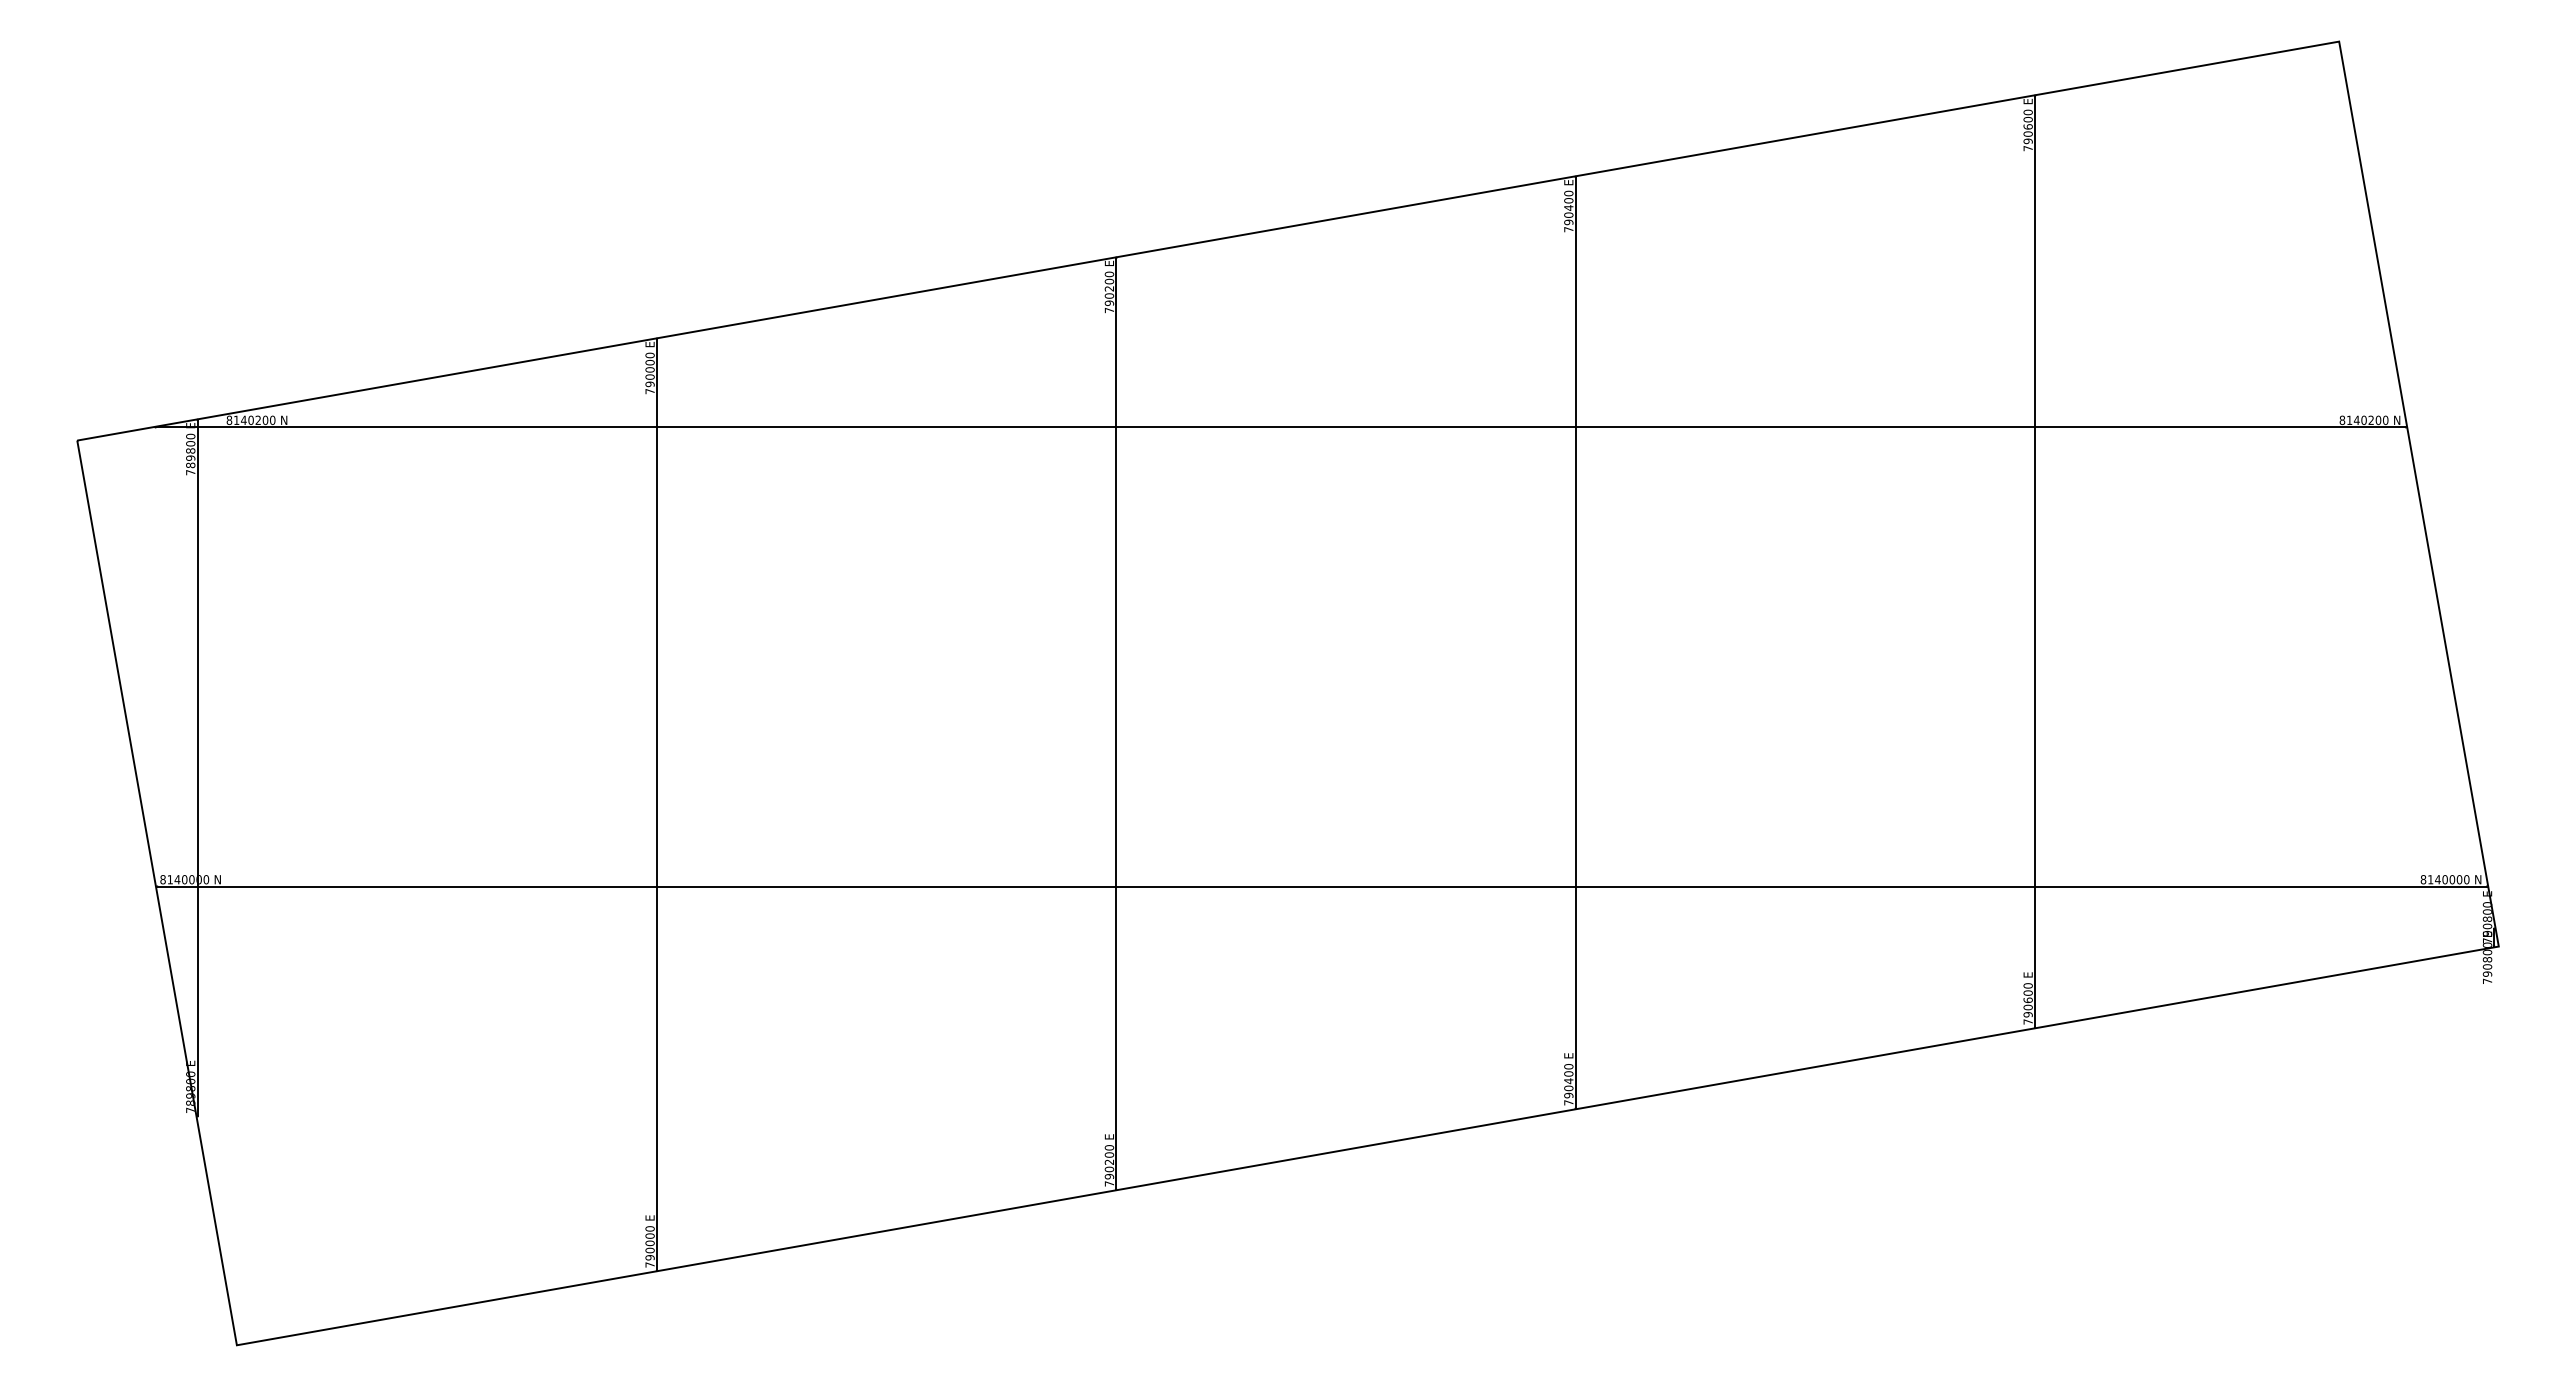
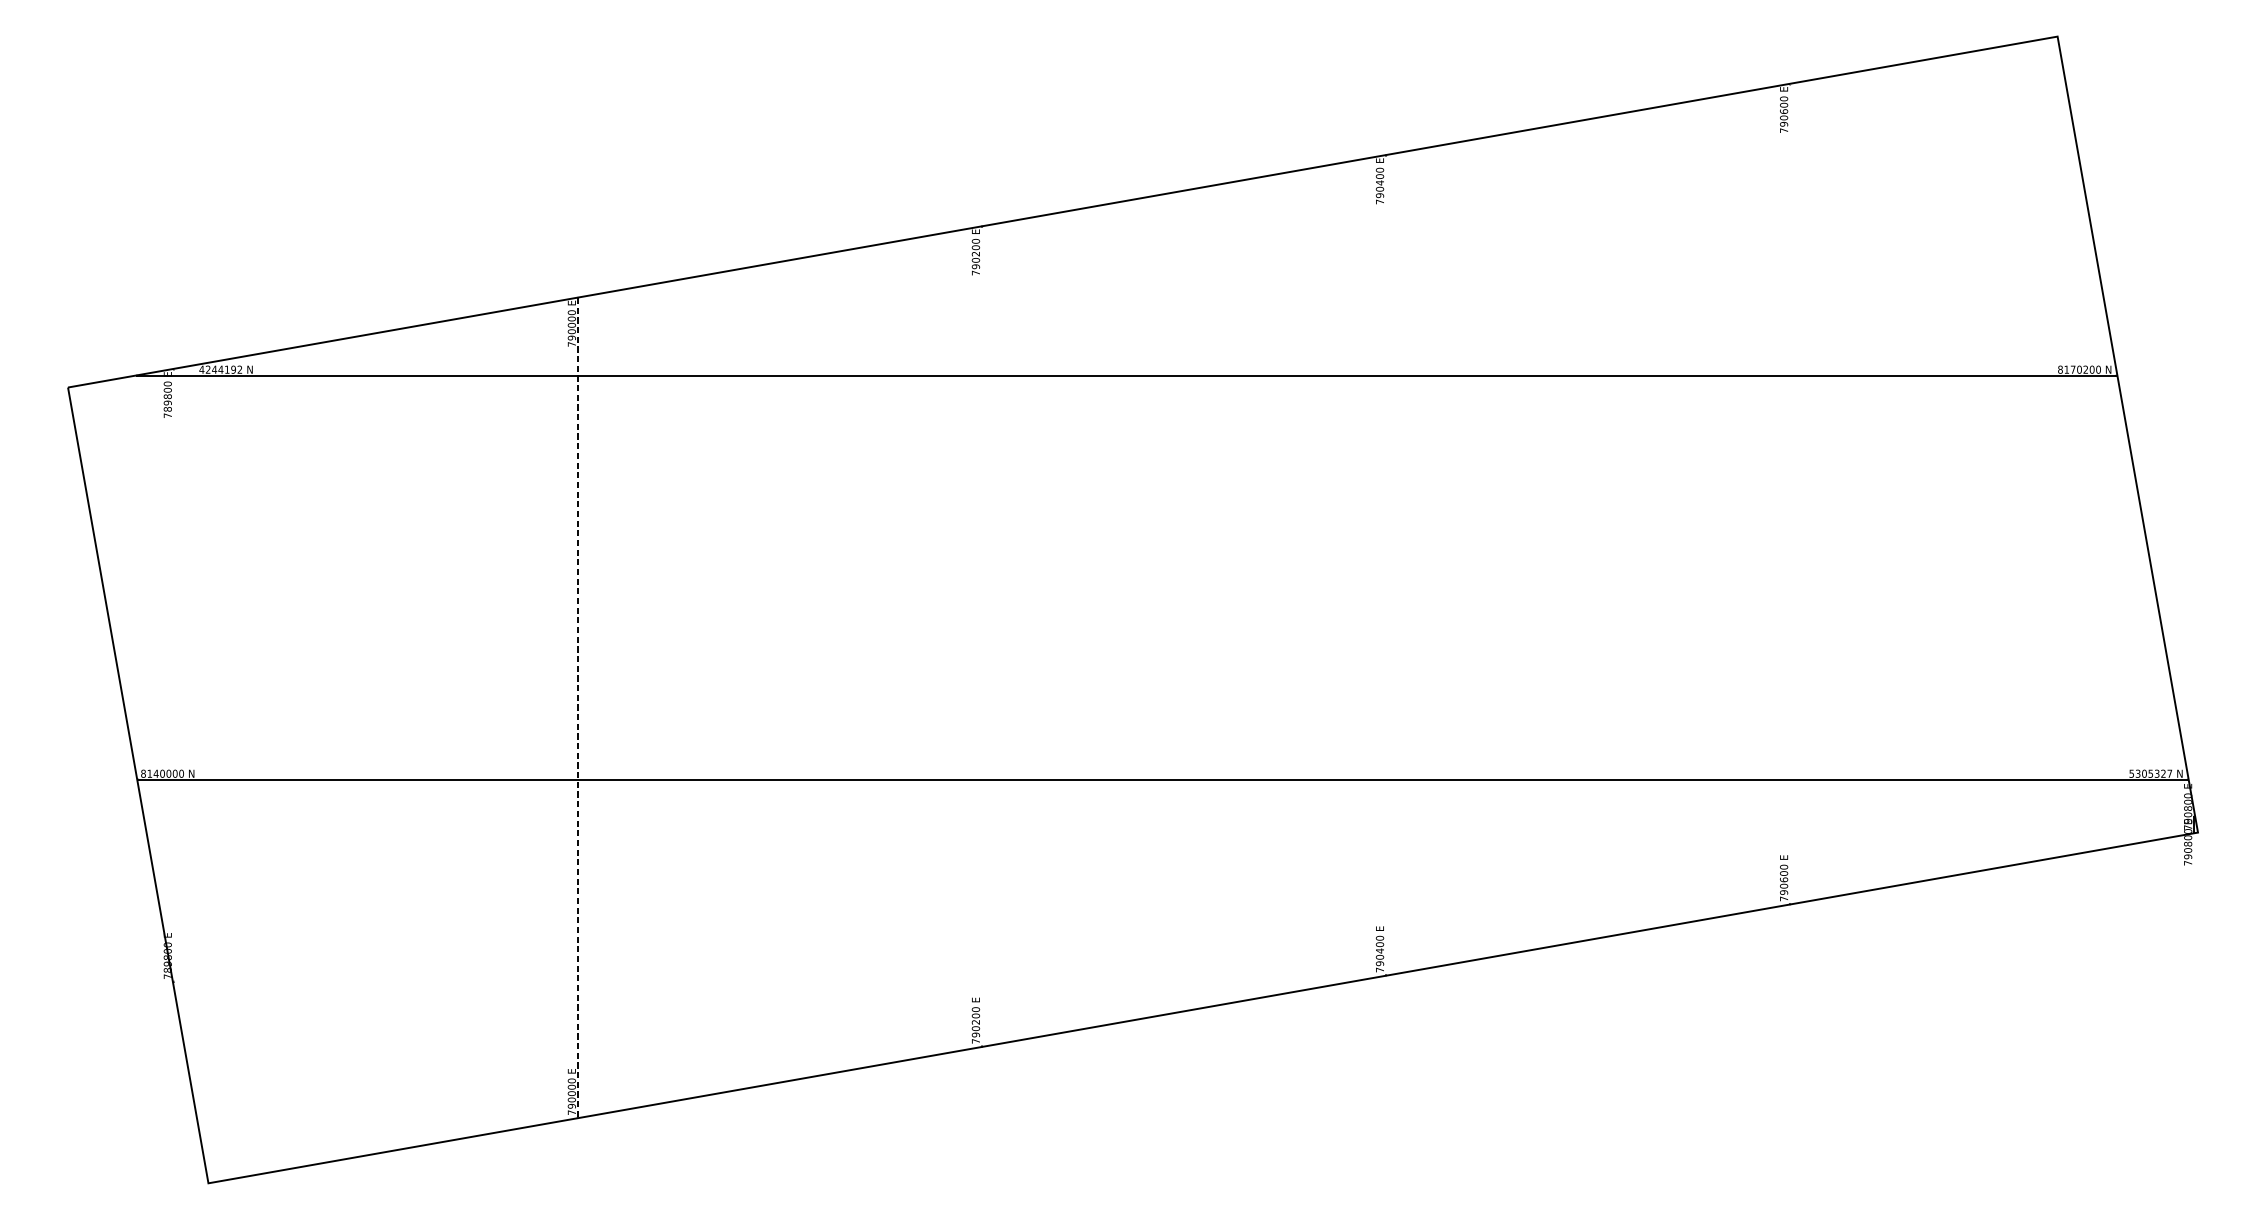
text: (2356, 419) -> (2072, 368), 8140200 -> 8170200
text: (250, 420) -> (220, 369), 8140200 -> 4244192
line: (2035, 561) -> (1790, 493), removed
line: (1575, 642) -> (1385, 565), removed
line: (1116, 723) -> (982, 636), removed
line: (197, 767) -> (173, 675), removed
line: (656, 805) -> (577, 708), solid -> dashed
text: (2444, 879) -> (2150, 773), 8140000 -> 5305327

